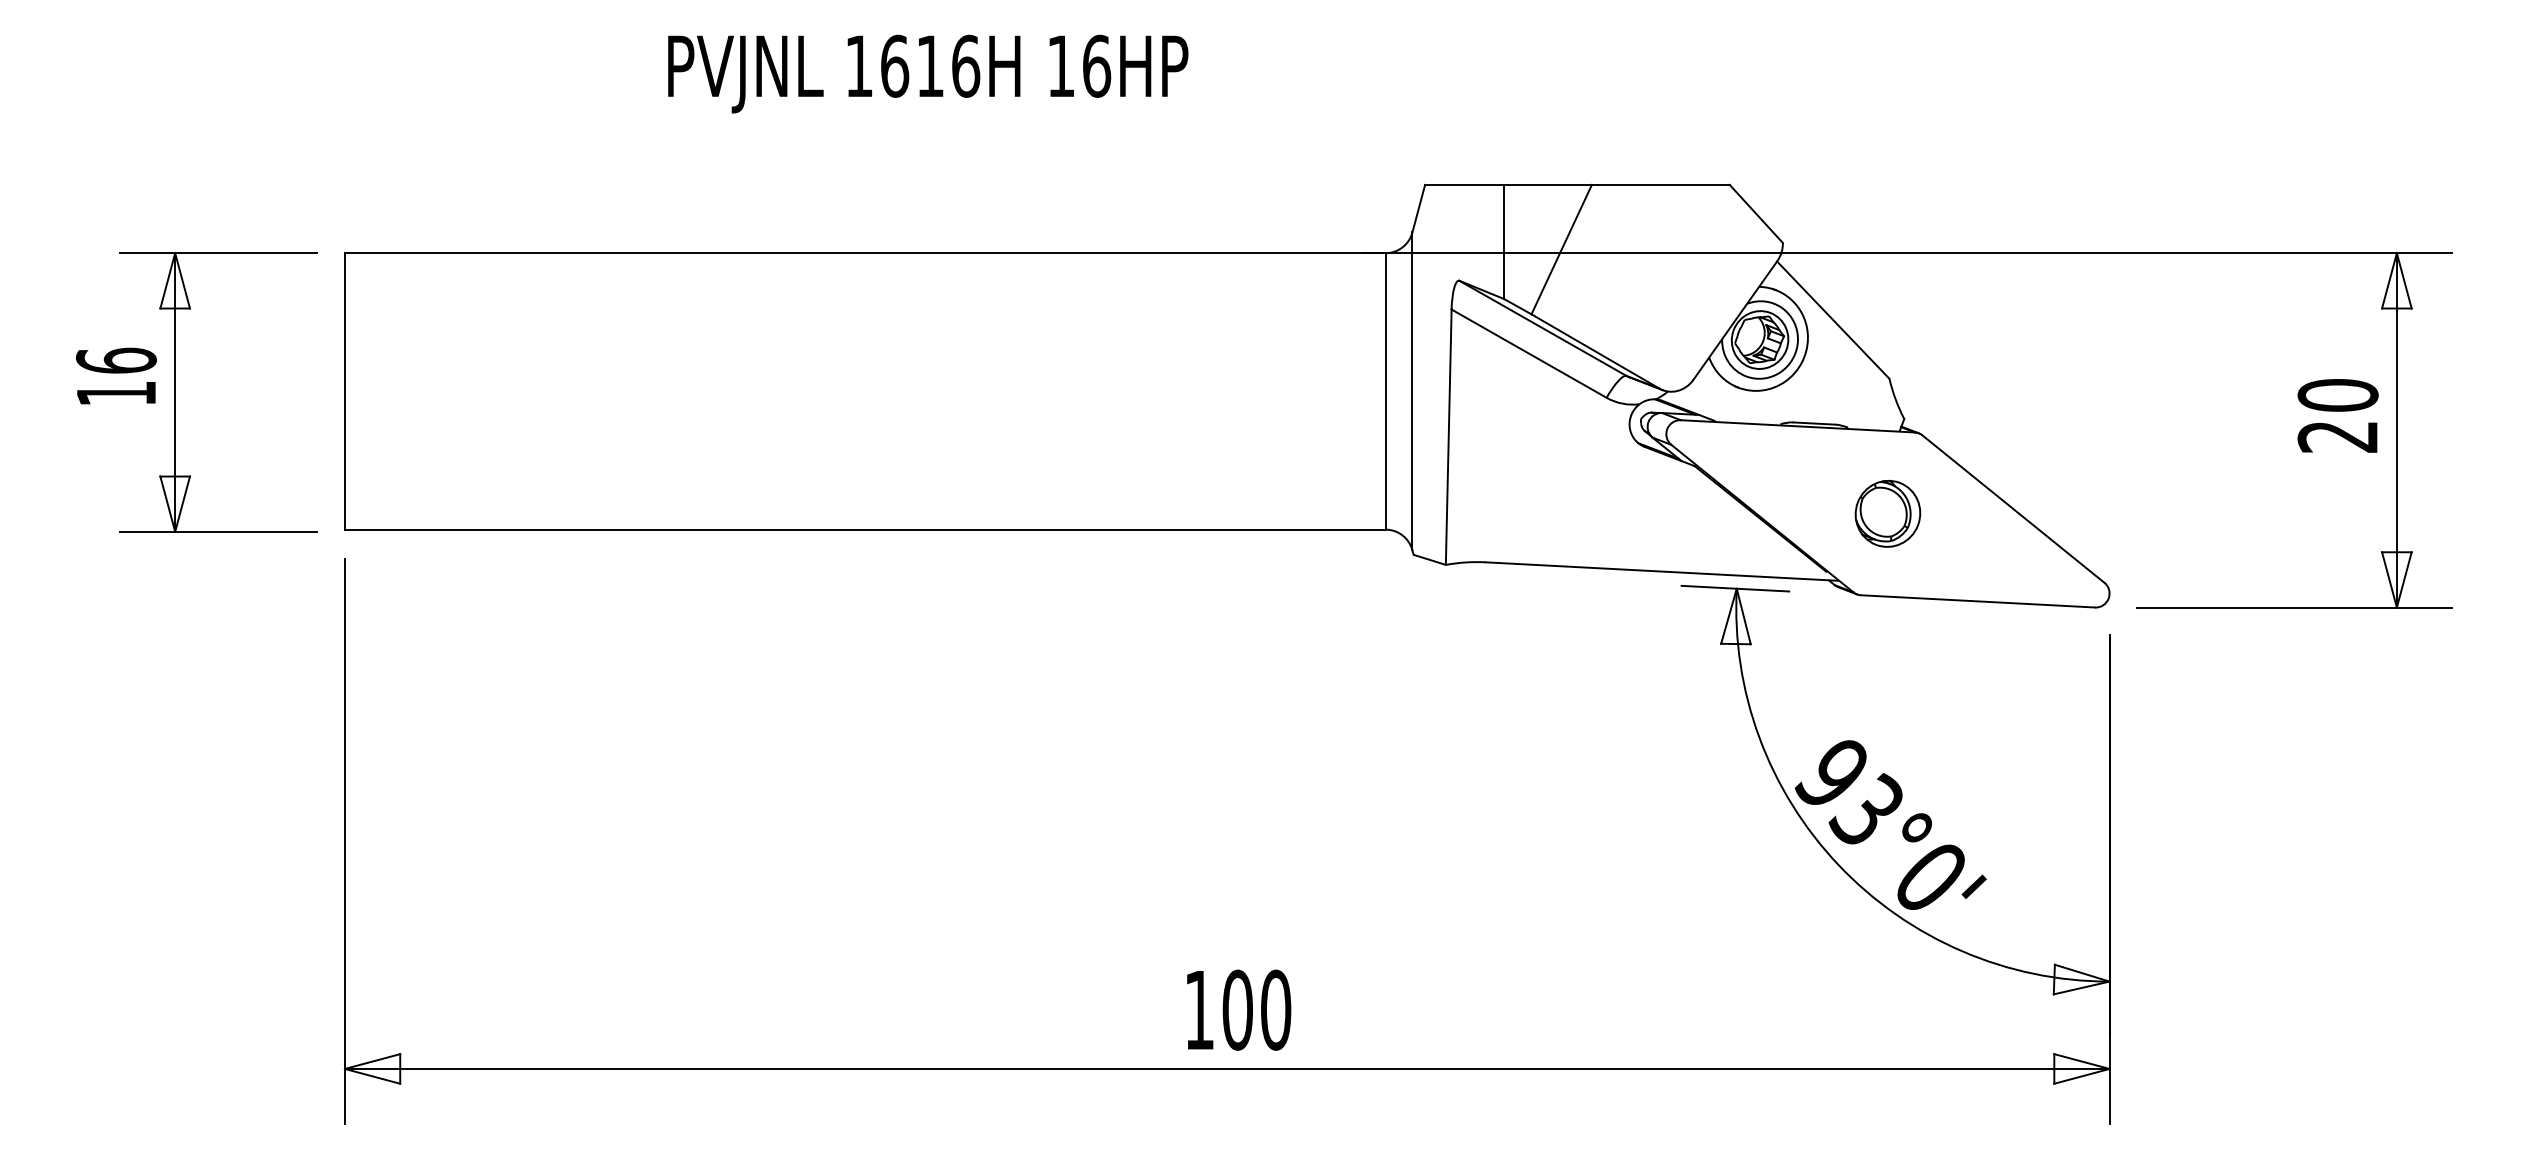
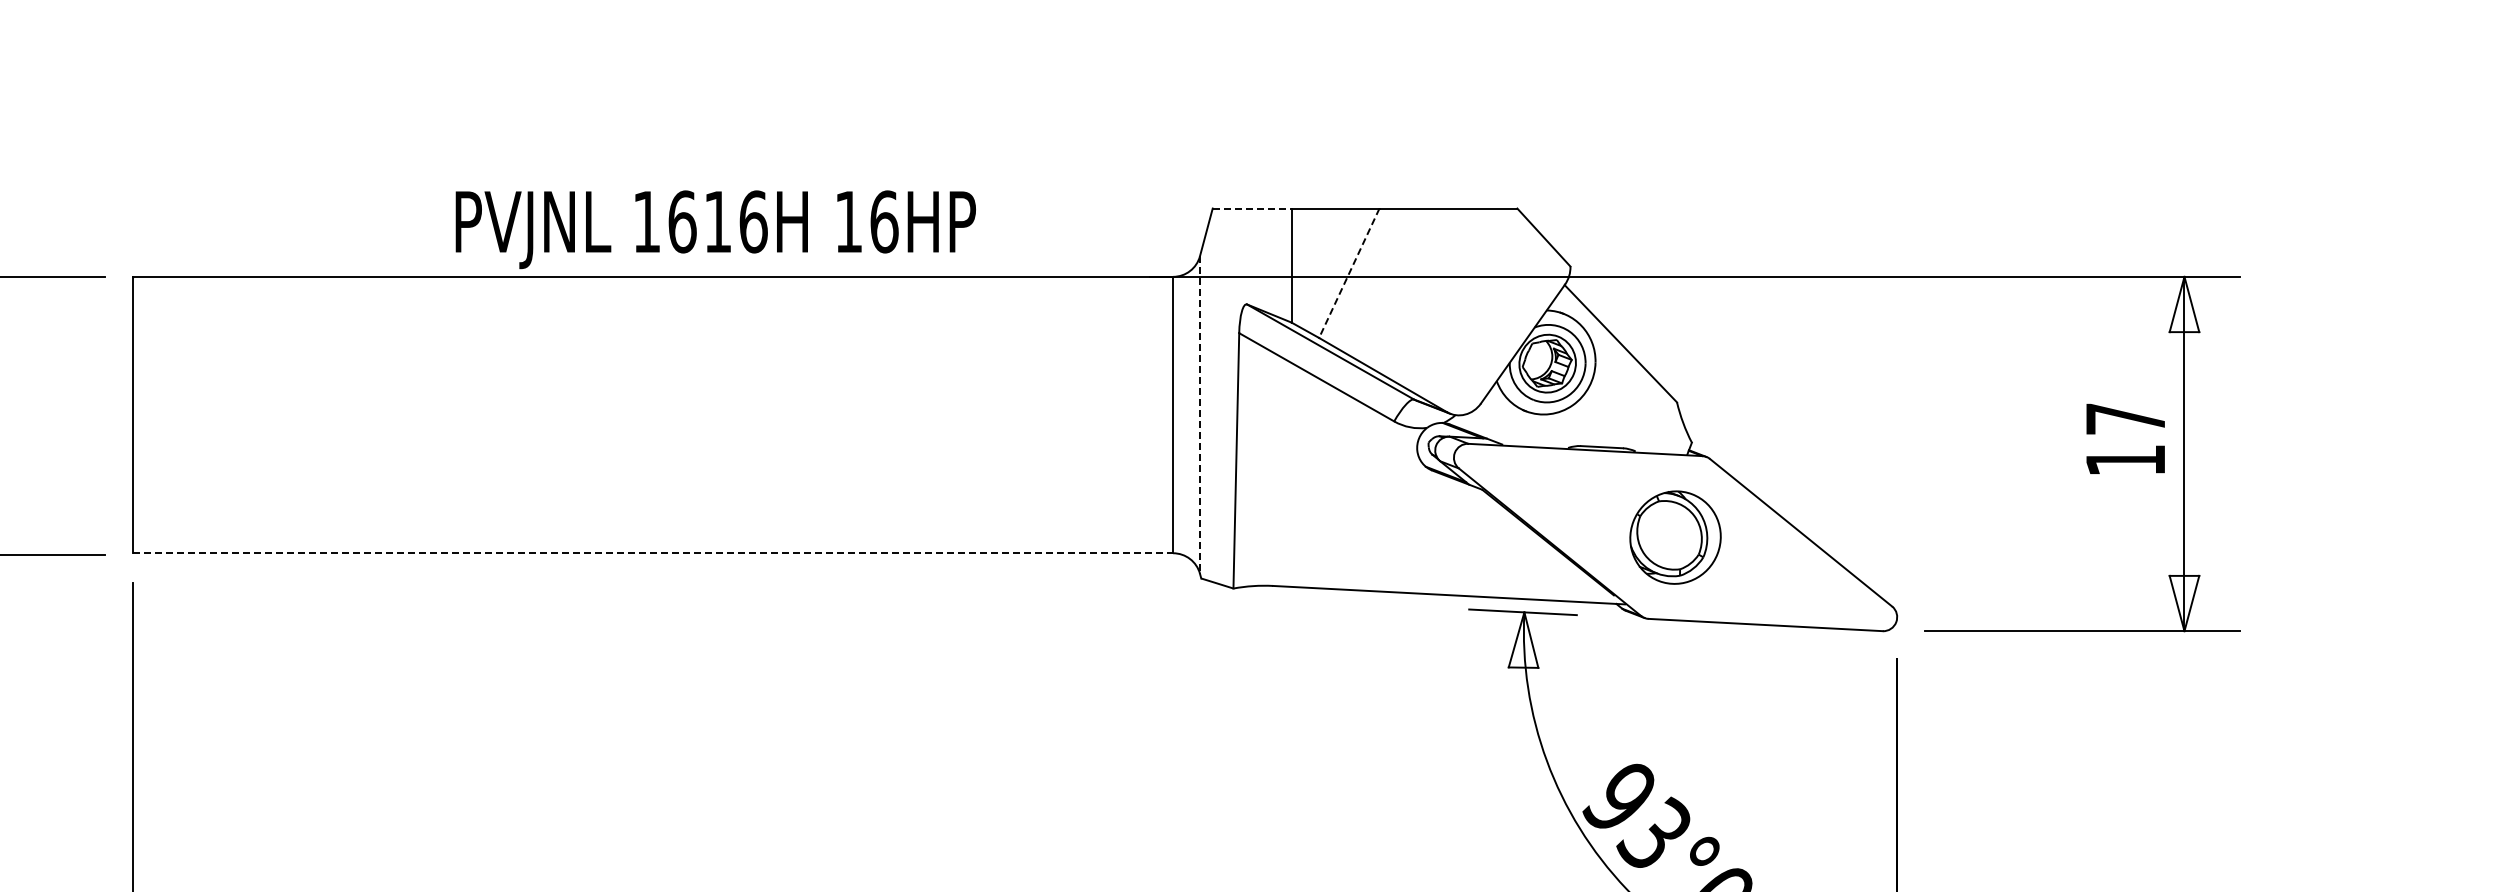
text: (928, 73) -> (716, 229), moved
line: (1465, 184) -> (1253, 208), solid -> dashed
line: (1561, 250) -> (1349, 274), solid -> dashed
line: (1412, 391) -> (1200, 415), solid -> dashed
text: (2337, 415) -> (2125, 439), 20 -> 17
part: (1887, 513) -> (1675, 537), size x1.4
line: (865, 529) -> (653, 553), solid -> dashed

